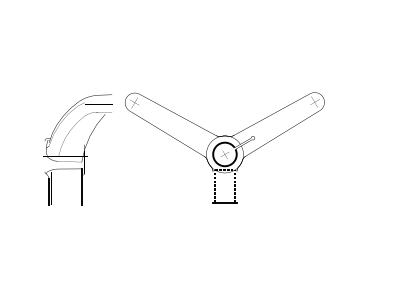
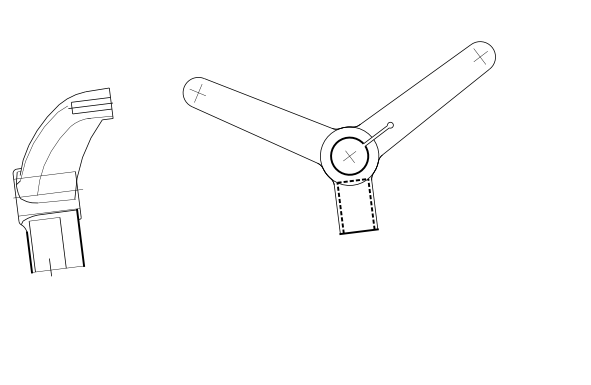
part: (224, 147) -> (347, 145), moved

